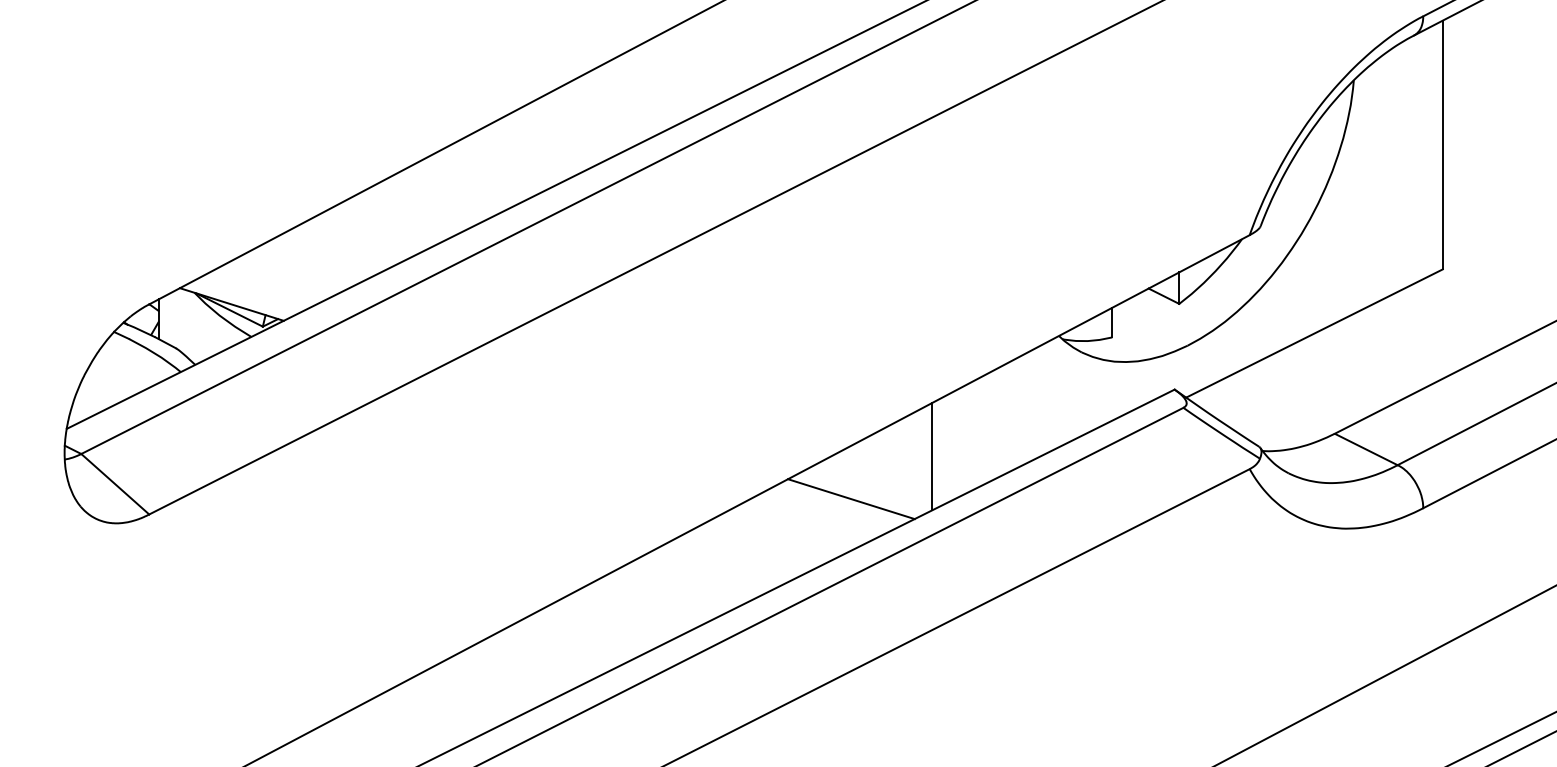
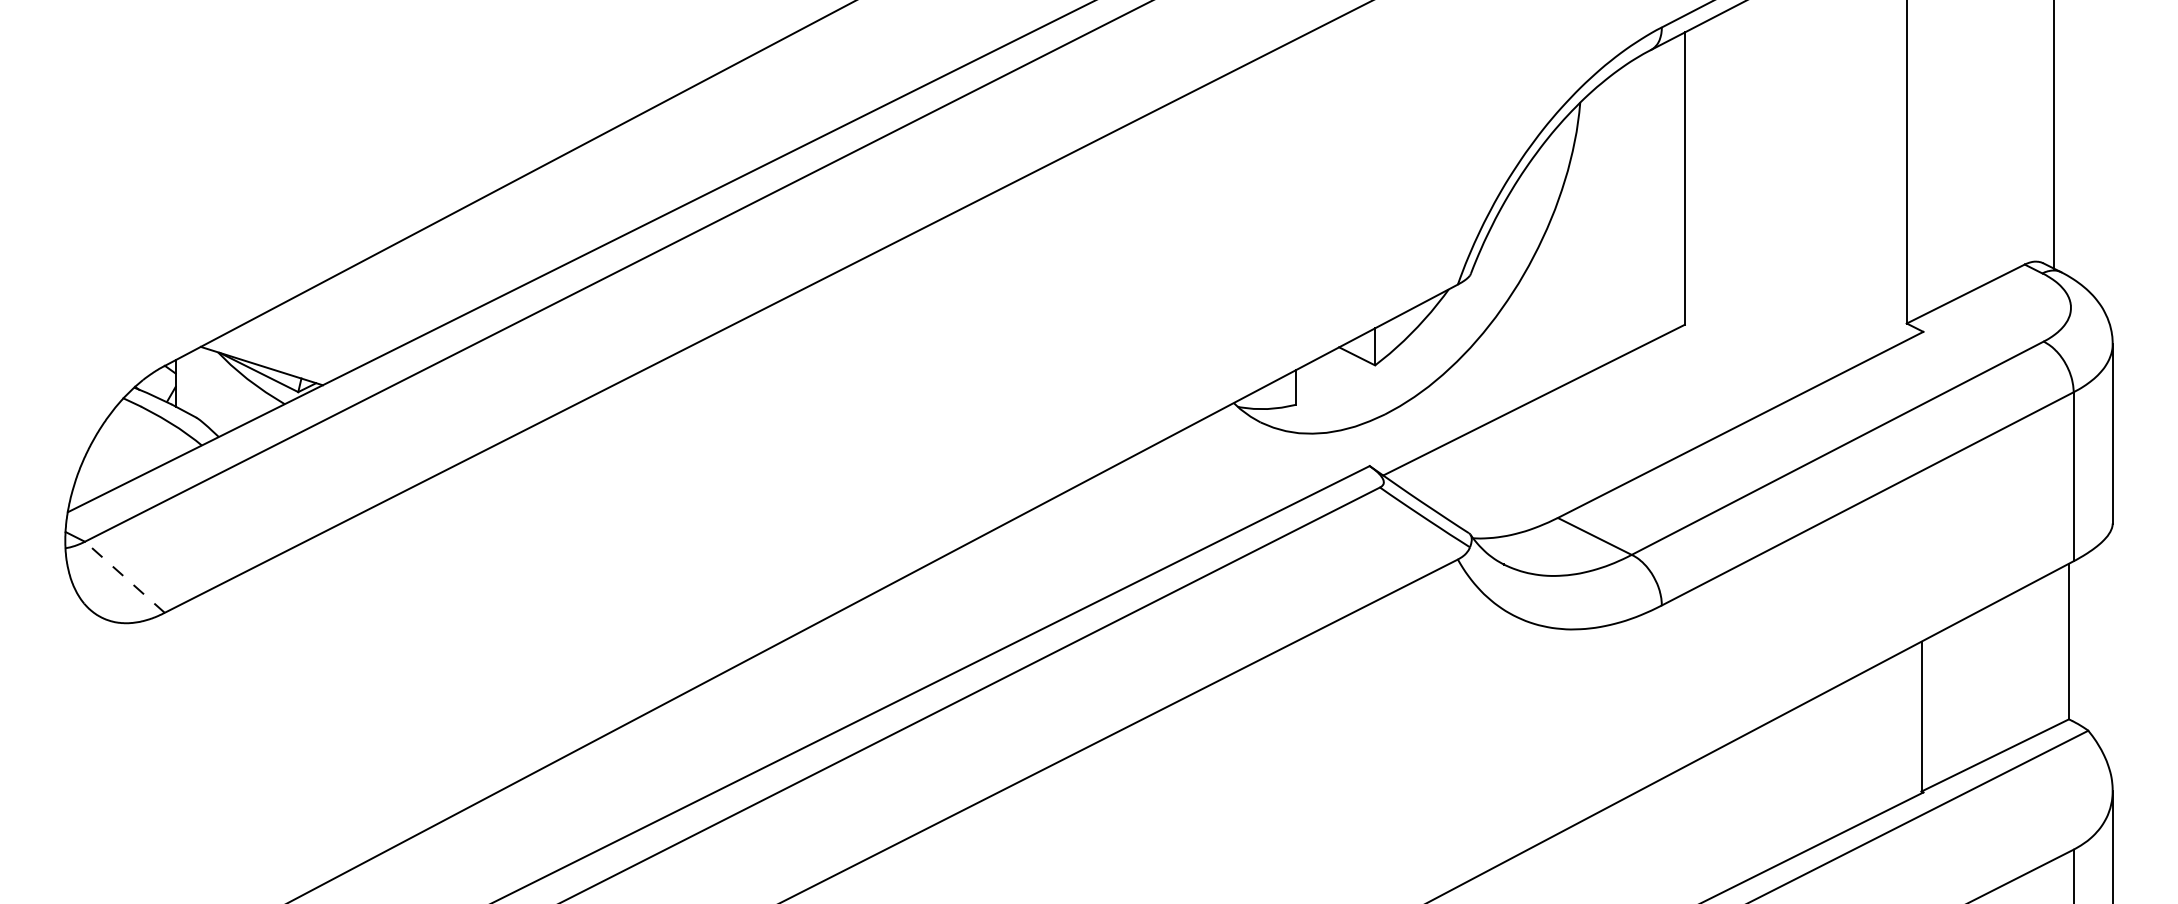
line: (932, 456) -> (1085, 544), removed
line: (114, 483) -> (124, 576), solid -> dashed
line: (851, 498) -> (989, 594), removed

